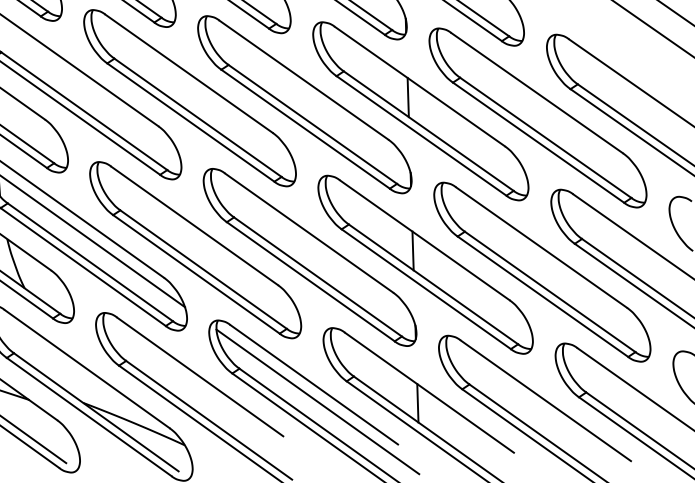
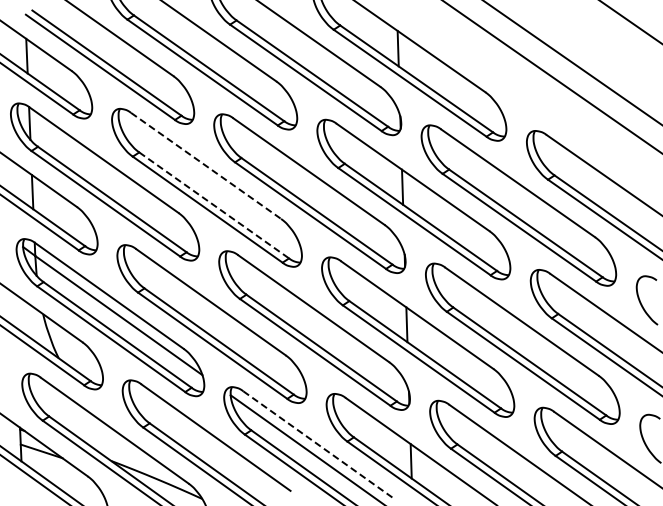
line: (189, 73) -> (206, 165), solid -> dashed
line: (198, 117) -> (214, 205), solid -> dashed
line: (314, 385) -> (318, 445), solid -> dashed

